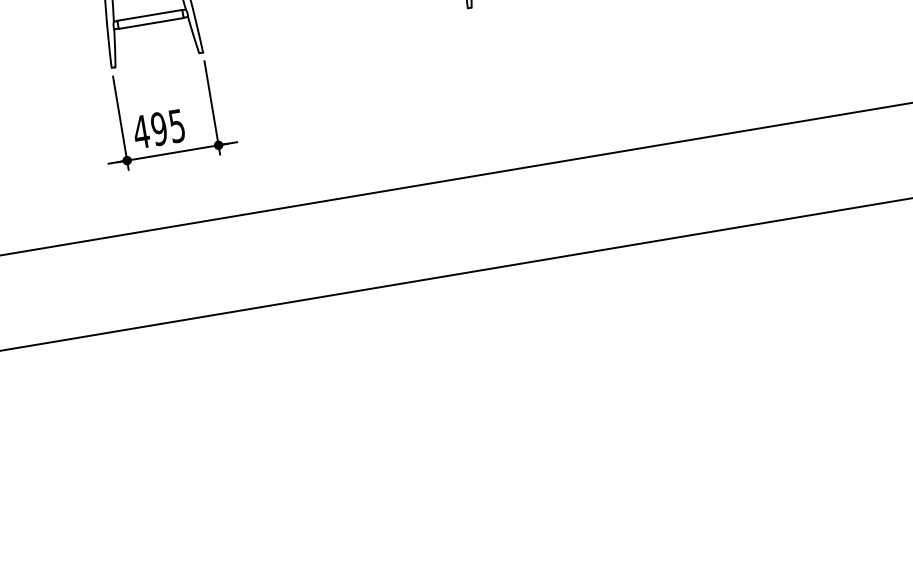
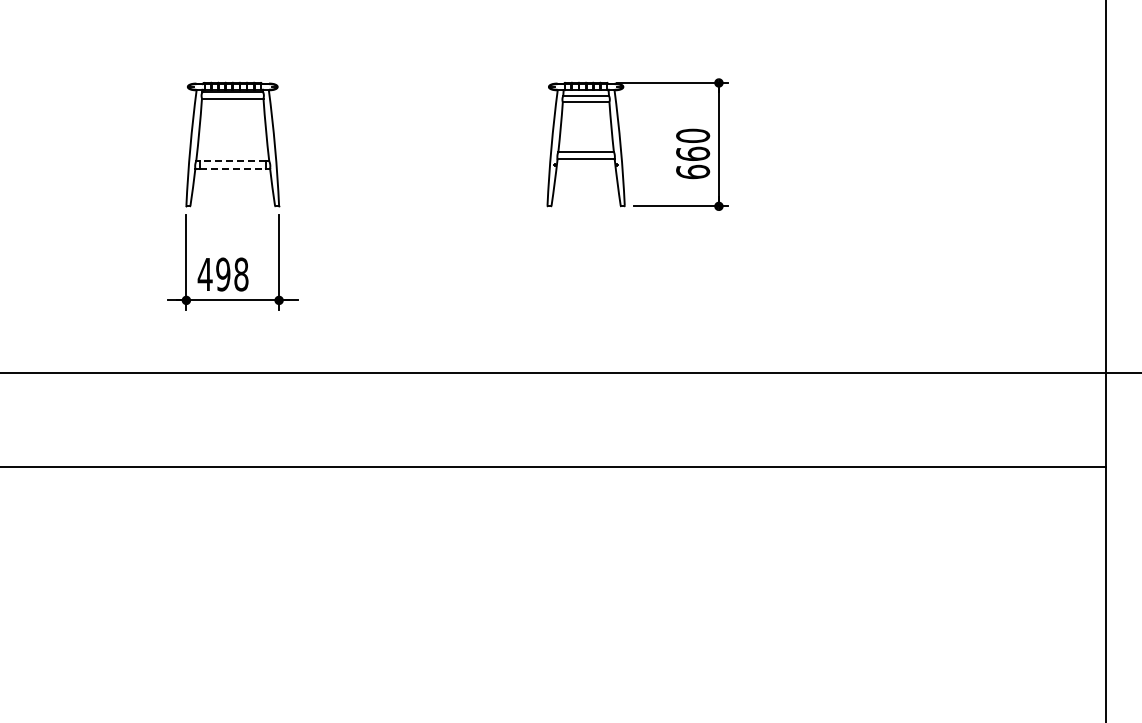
line: (149, 15) -> (232, 160), solid -> dashed
line: (151, 23) -> (232, 169), solid -> dashed
text: (177, 125) -> (241, 274), 495 -> 498

